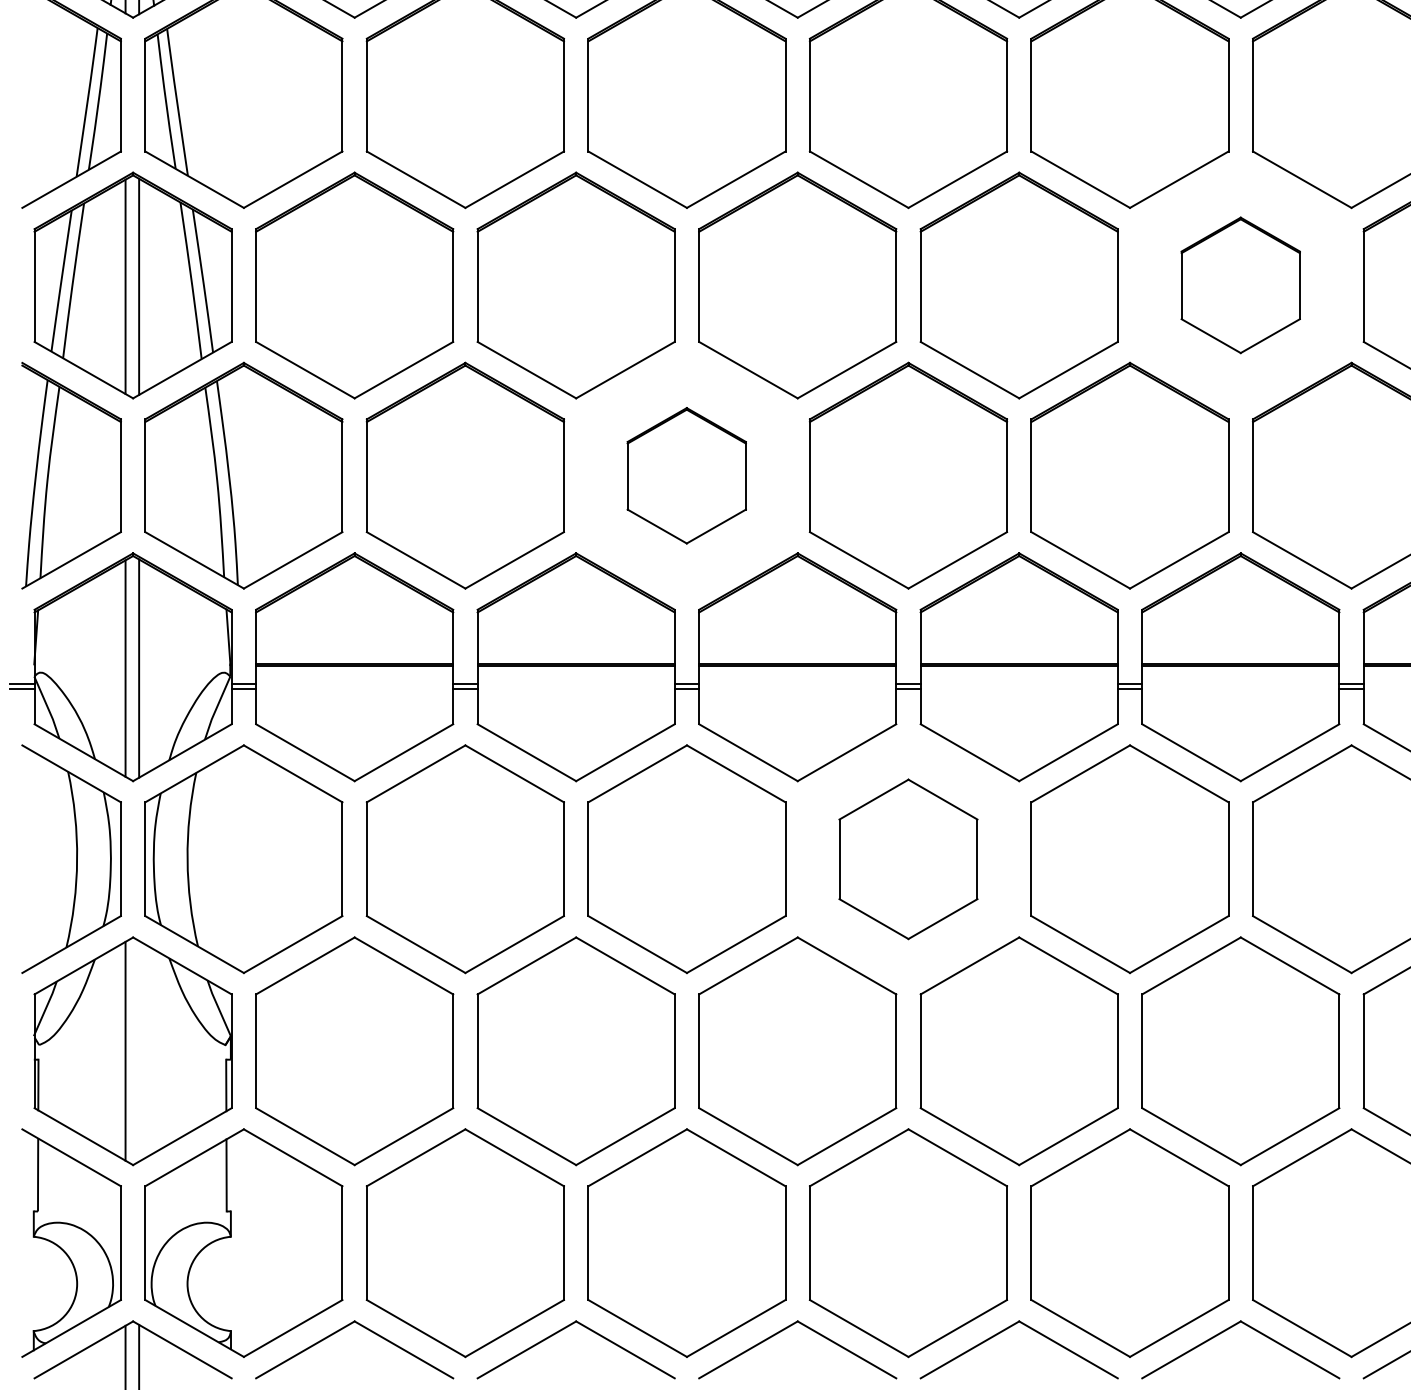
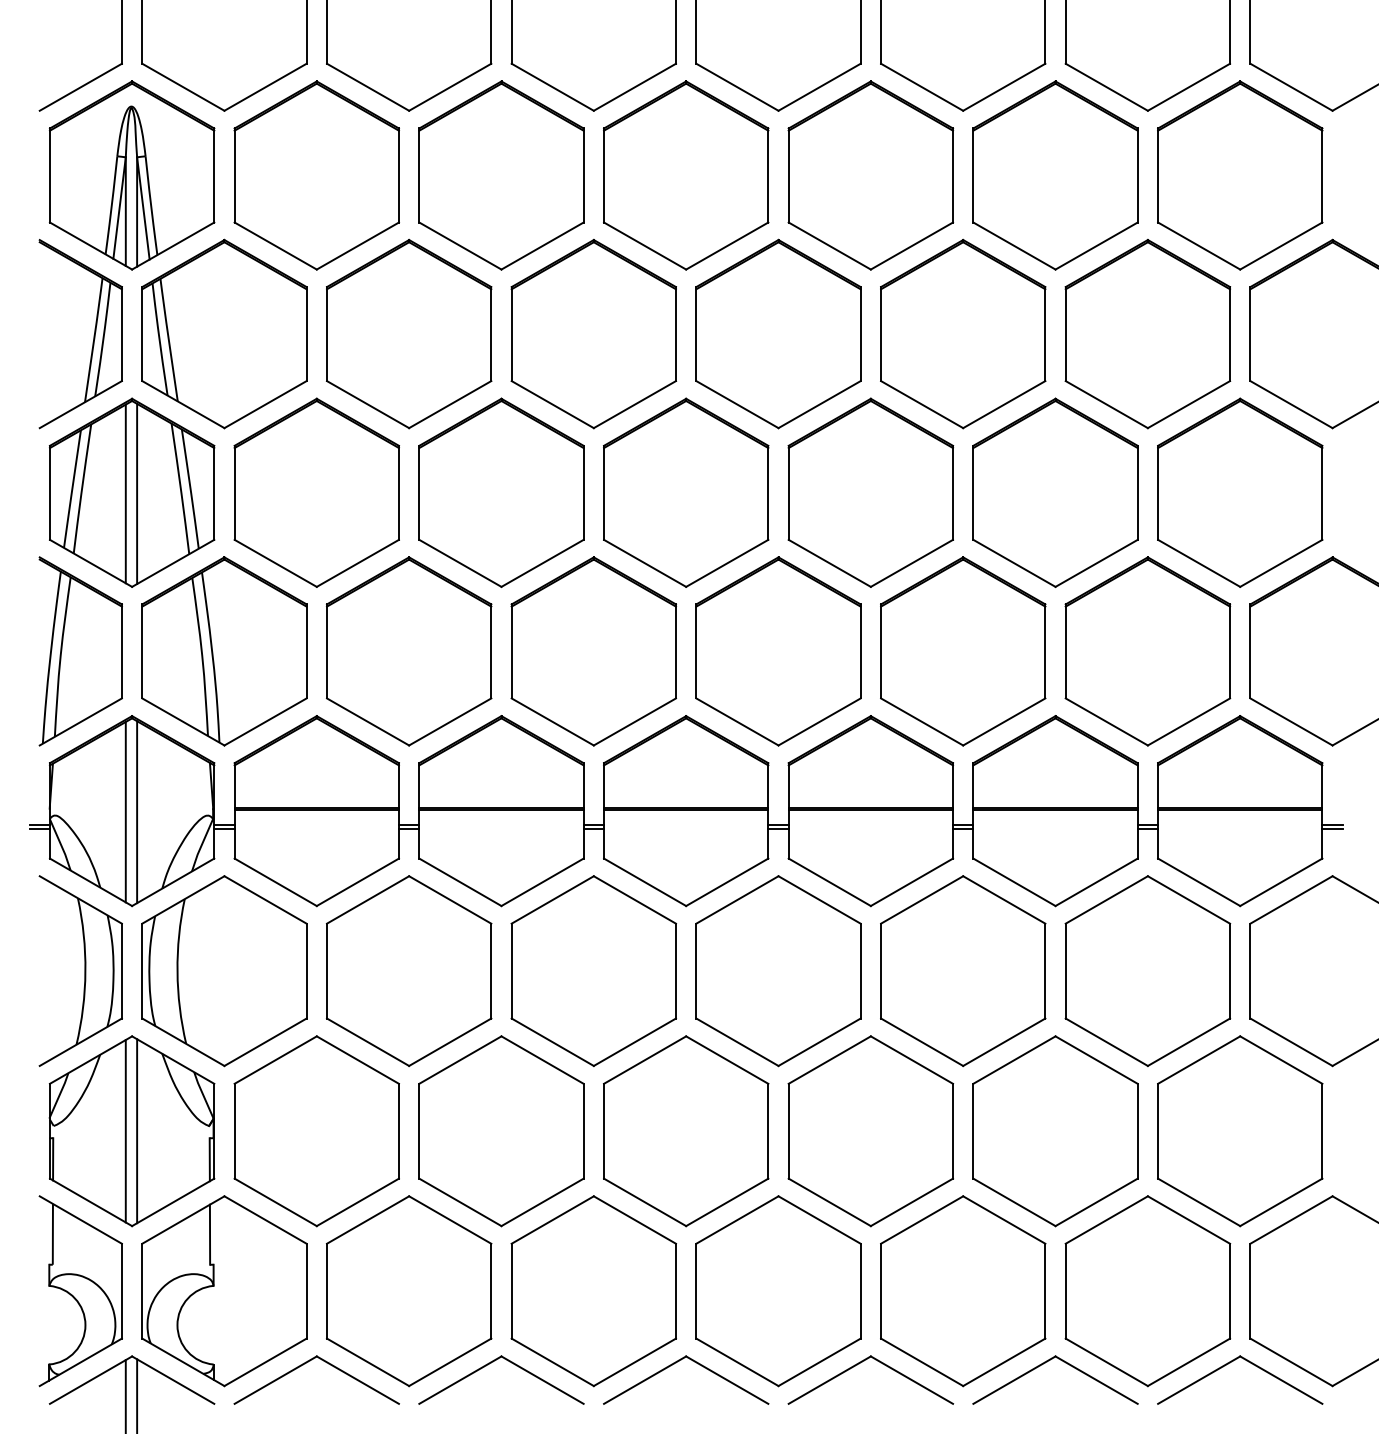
part: (1240, 285) -> (1055, 492), size x1.67
part: (686, 475) -> (593, 651), size x1.67
part: (908, 859) -> (778, 971), size x1.43
line: (139, 1051) -> (137, 1131), added

